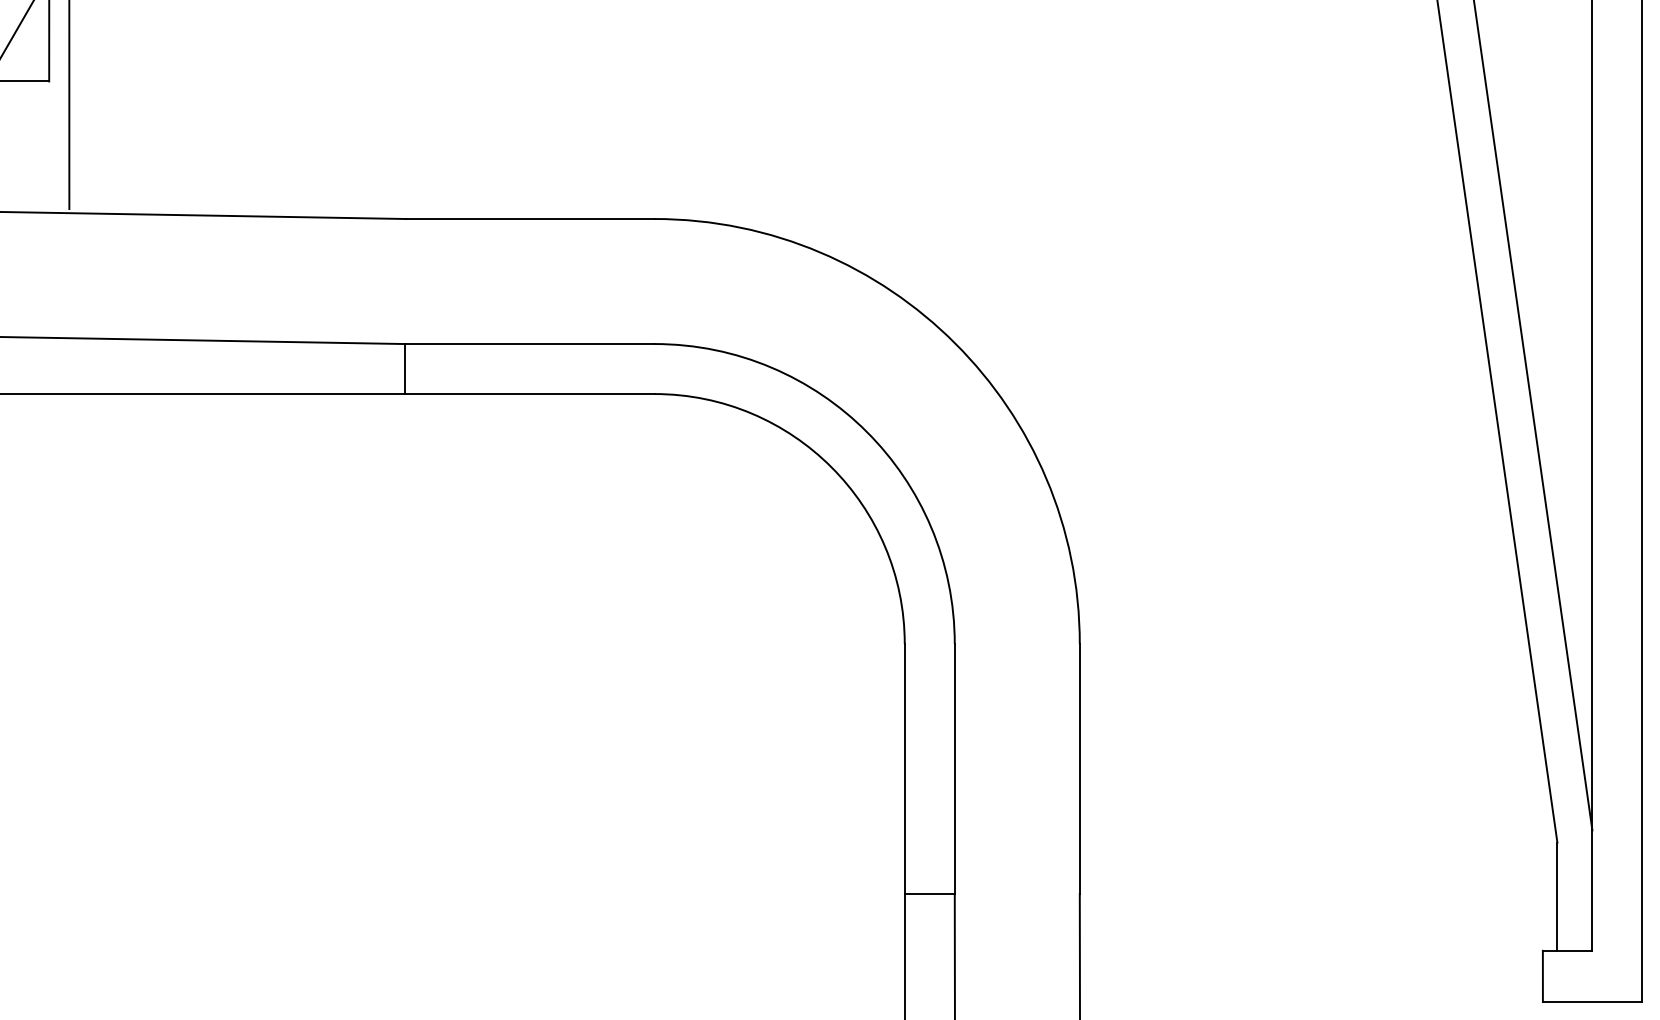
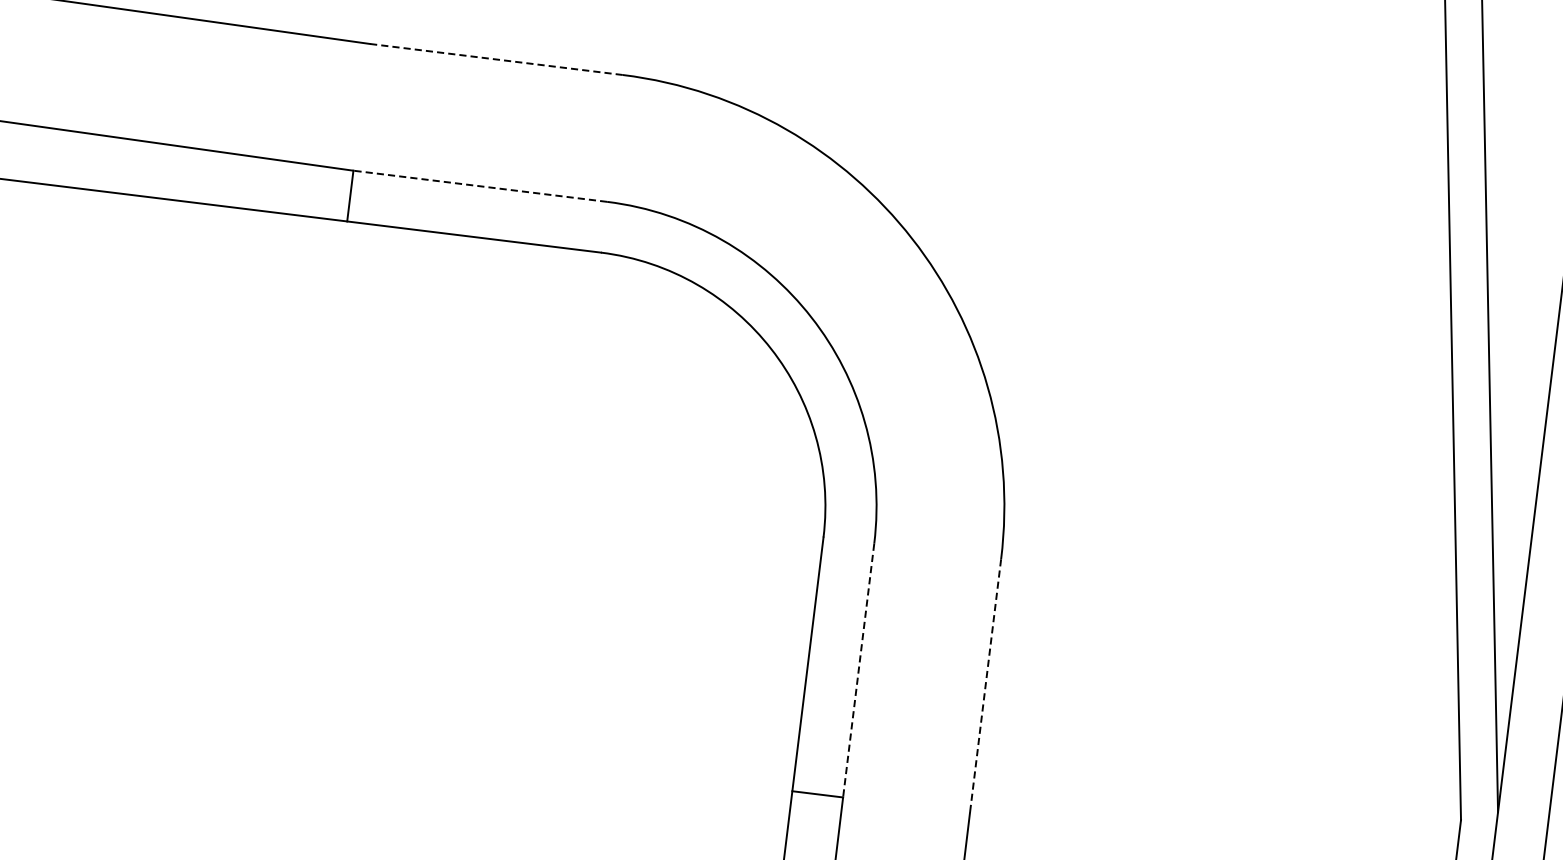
line: (529, 219) -> (495, 59), solid -> dashed
line: (529, 344) -> (480, 186), solid -> dashed
line: (954, 769) -> (858, 670), solid -> dashed
line: (1079, 769) -> (985, 686), solid -> dashed

